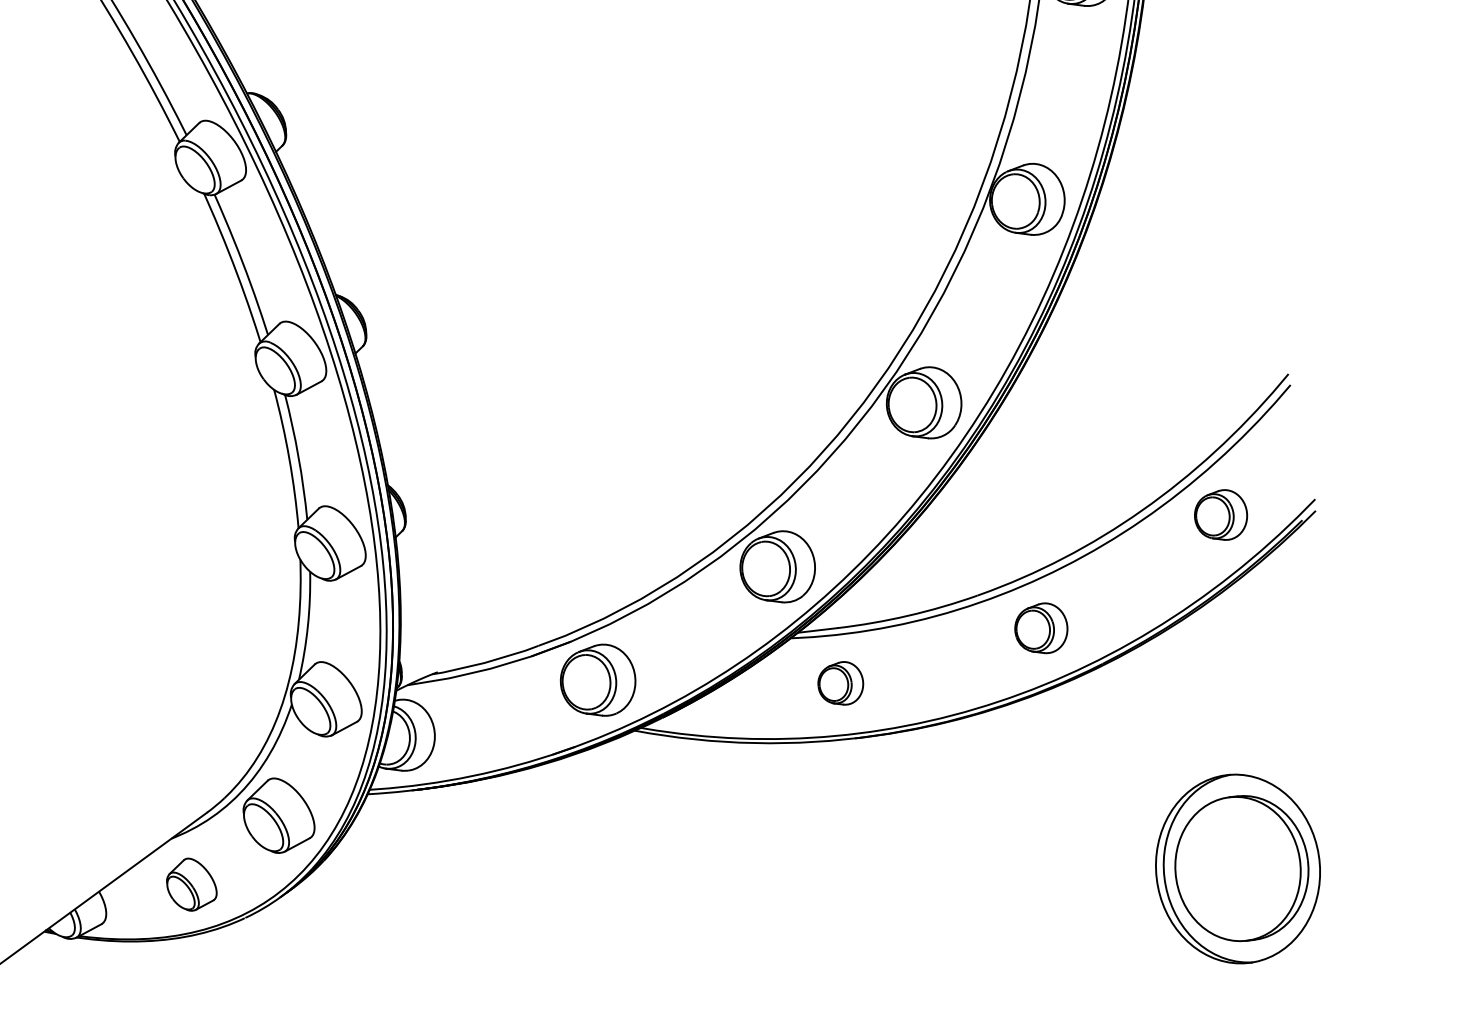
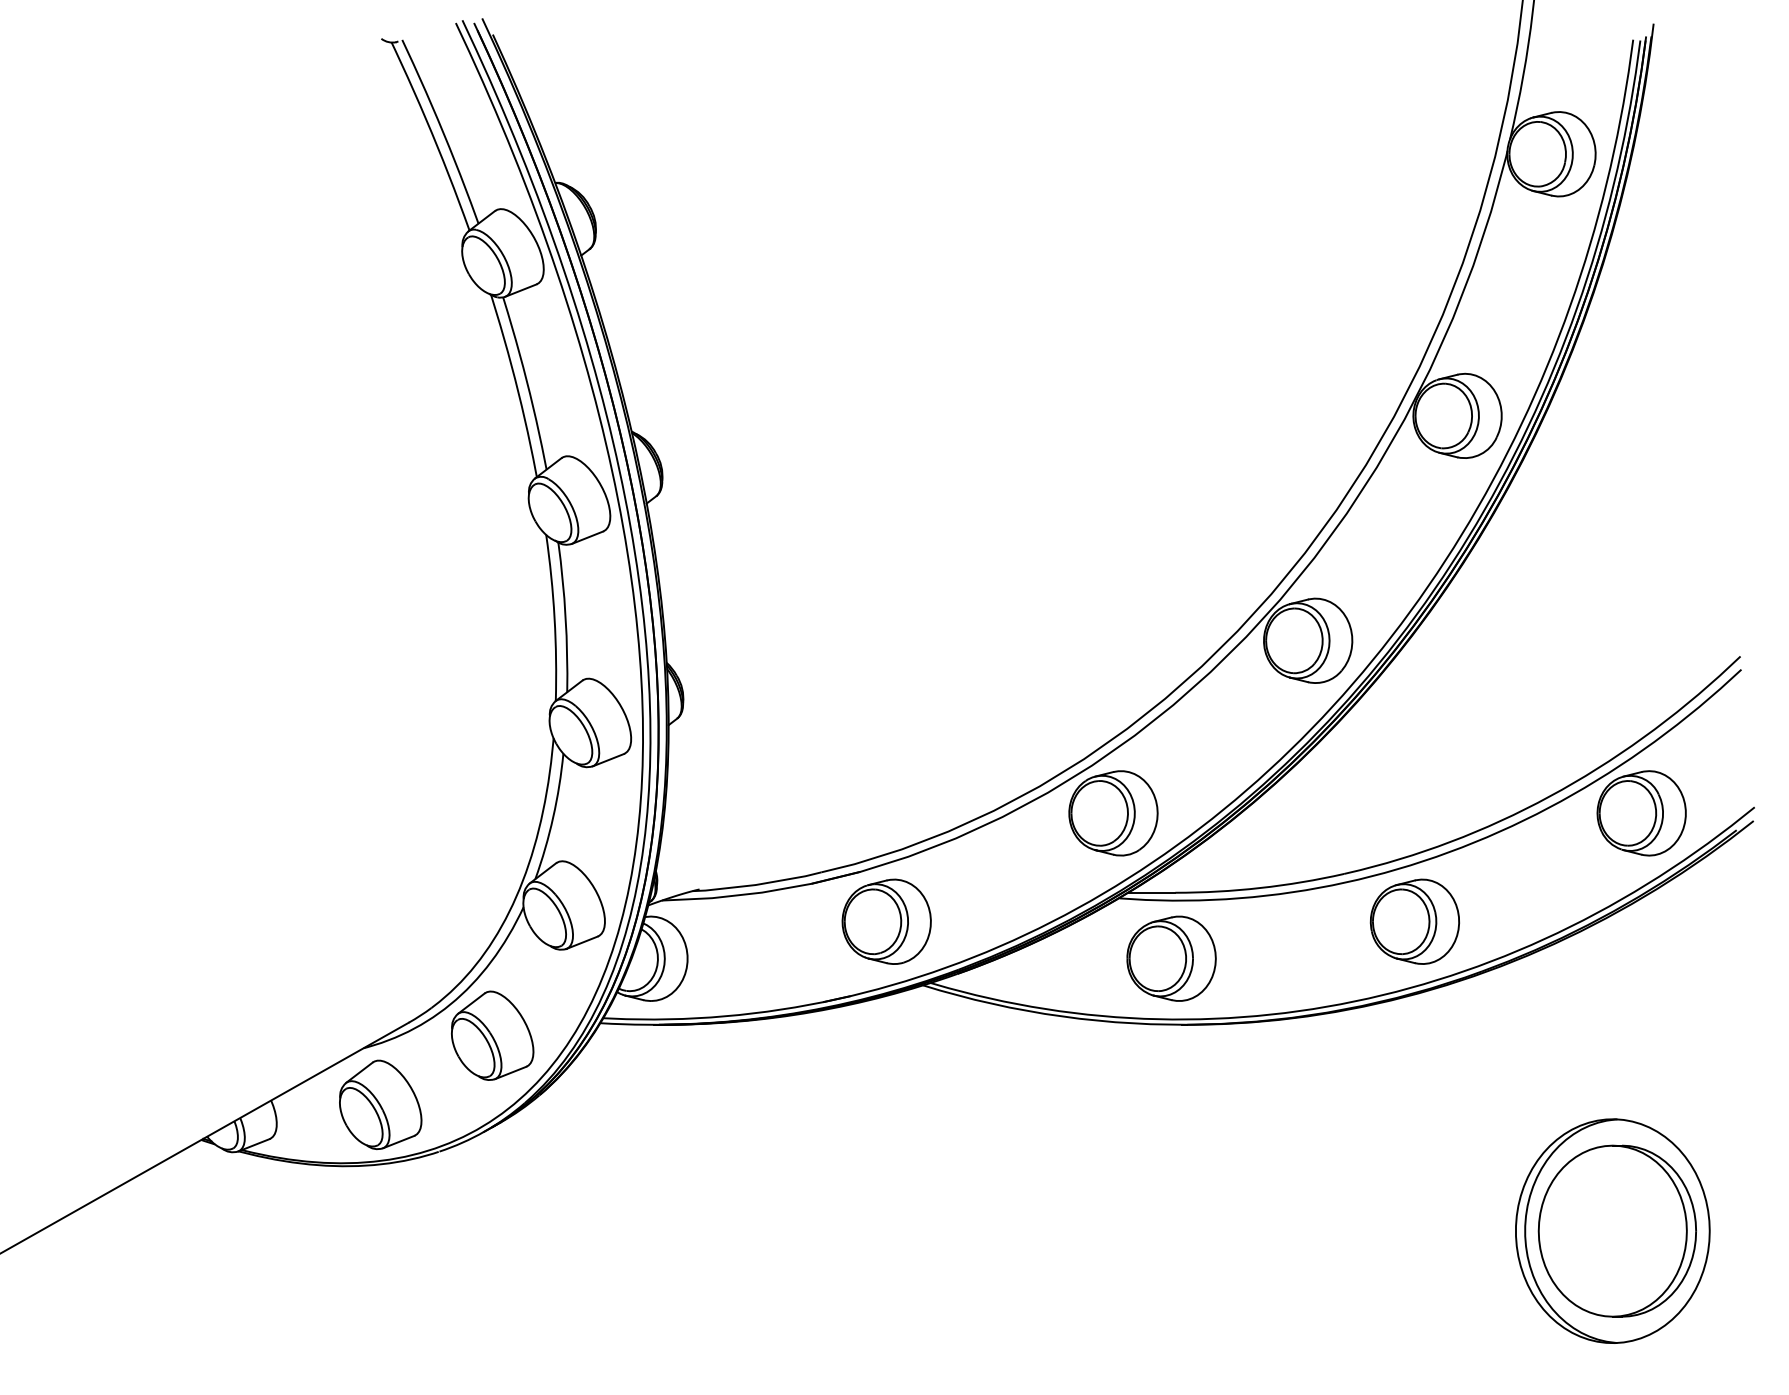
part: (1220, 515) -> (1641, 813), size x1.43
part: (1041, 628) -> (1414, 921), size x1.43
part: (840, 683) -> (1171, 958), size x1.67
part: (191, 884) -> (380, 1104), size x1.43

